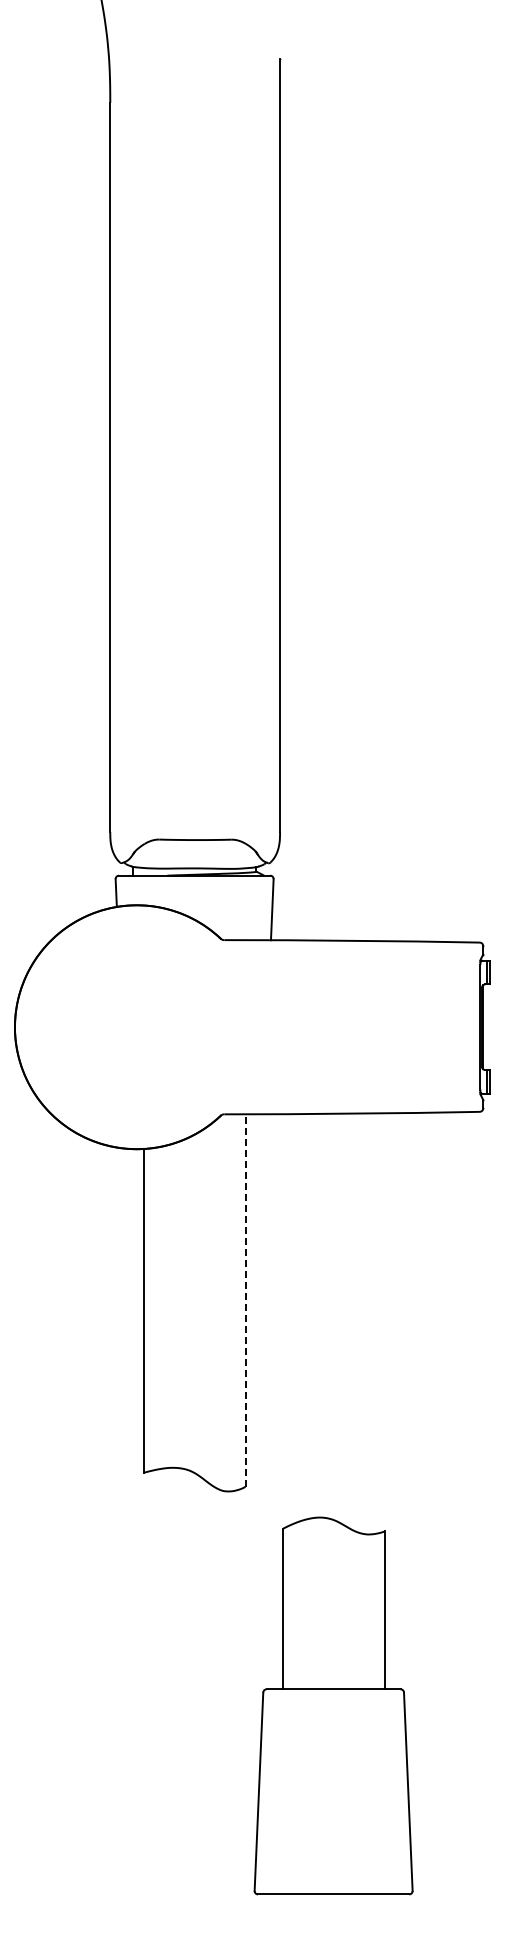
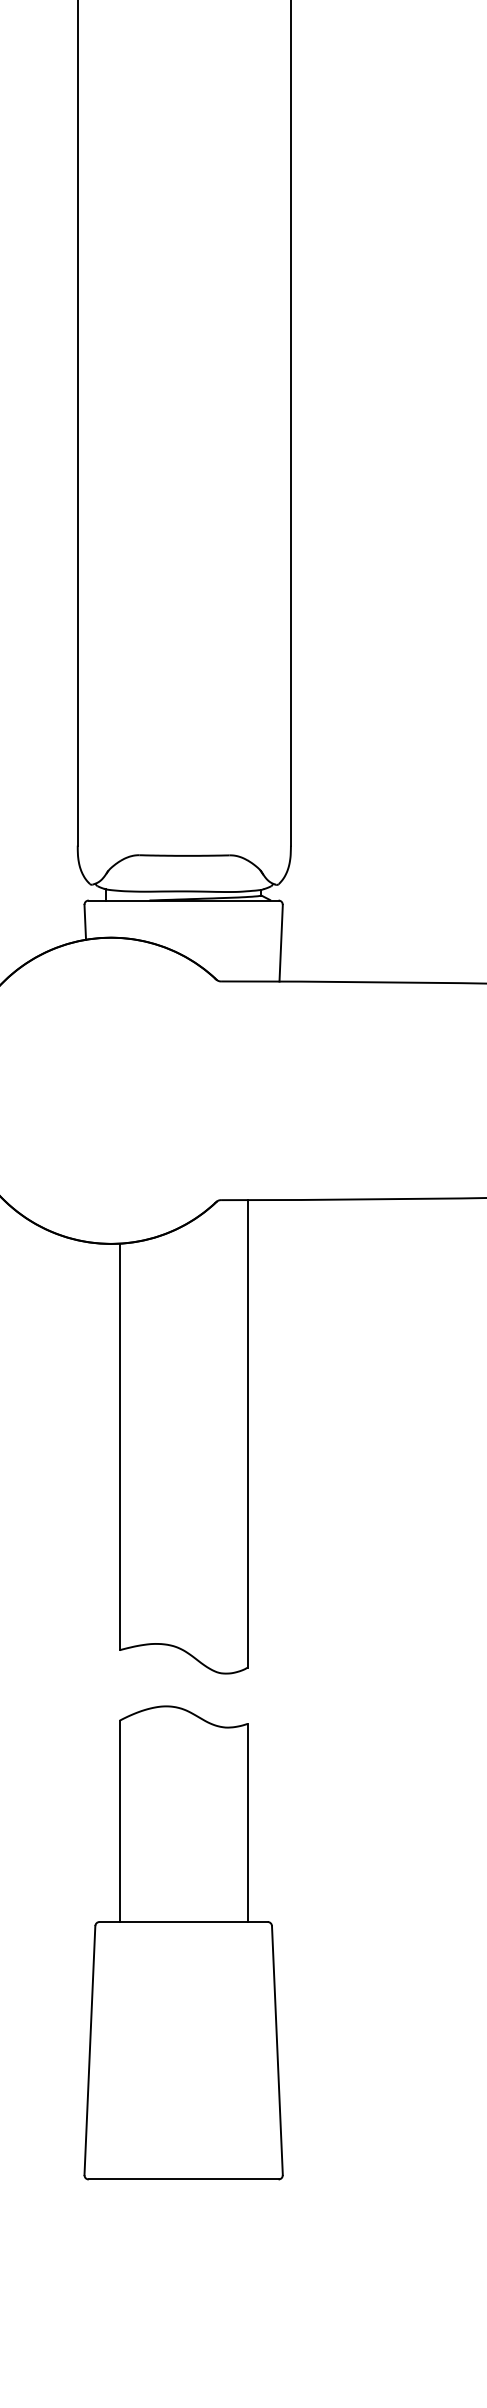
line: (245, 1300) -> (247, 1433), dashed -> solid
part: (333, 1705) -> (183, 1942), moved

